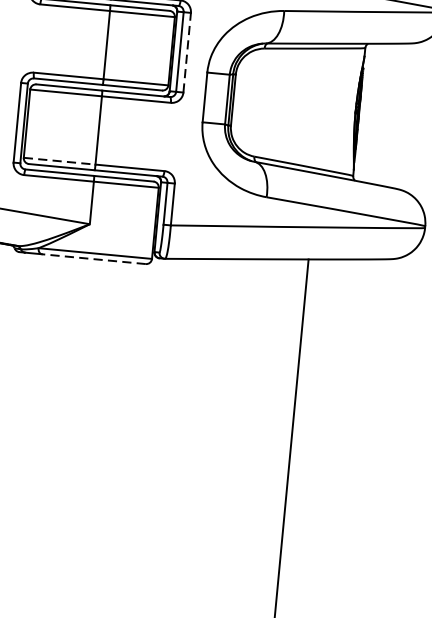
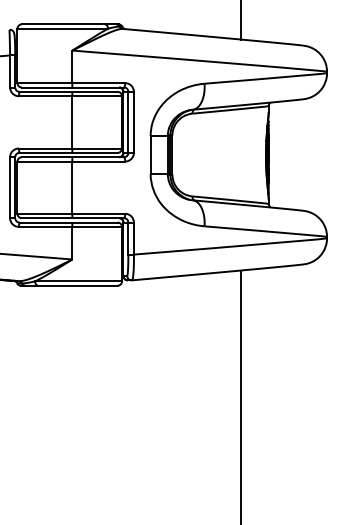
line: (186, 51) -> (133, 121), dashed -> solid
line: (60, 160) -> (45, 213), dashed -> solid
line: (93, 258) -> (77, 285), dashed -> solid

